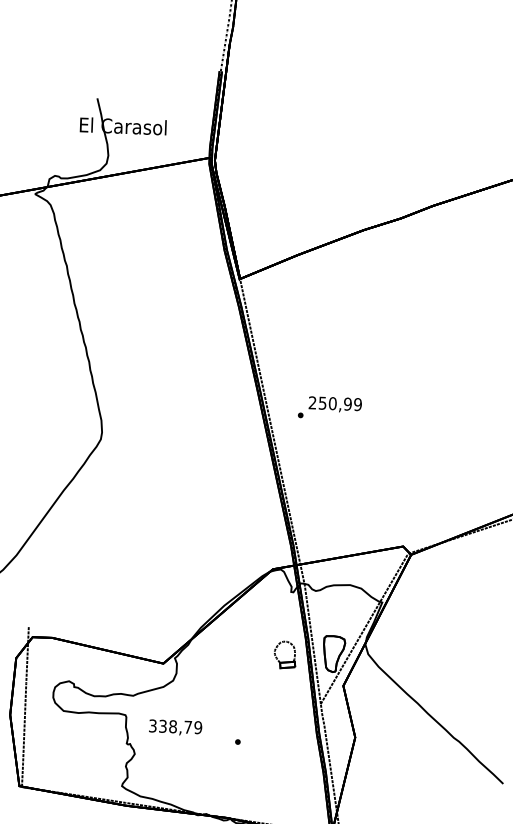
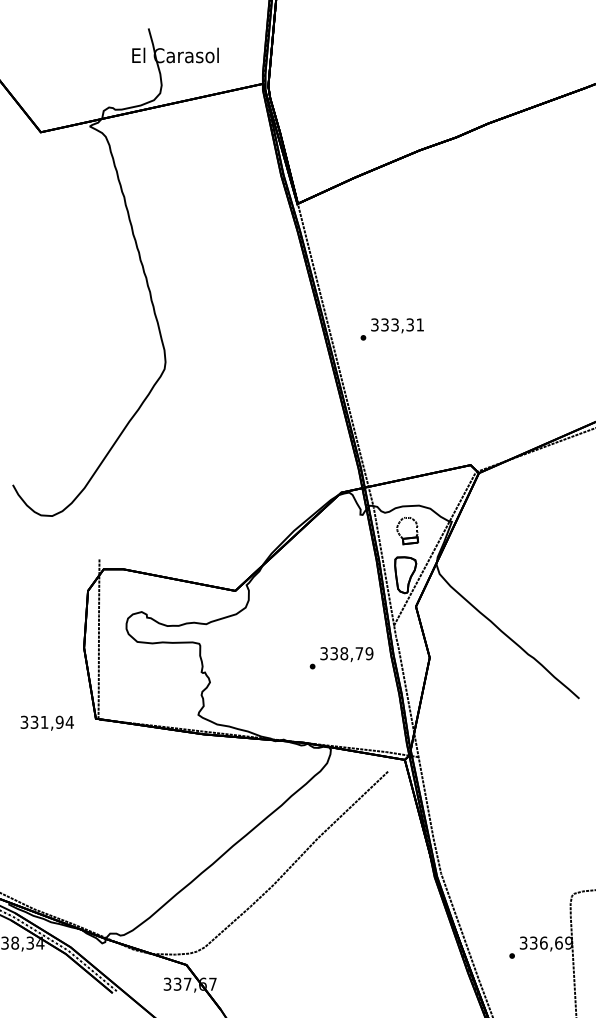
text: (335, 403) -> (397, 324), 250,99 -> 333,31
part: (284, 655) -> (407, 531), moved
text: (175, 727) -> (346, 654), moved

